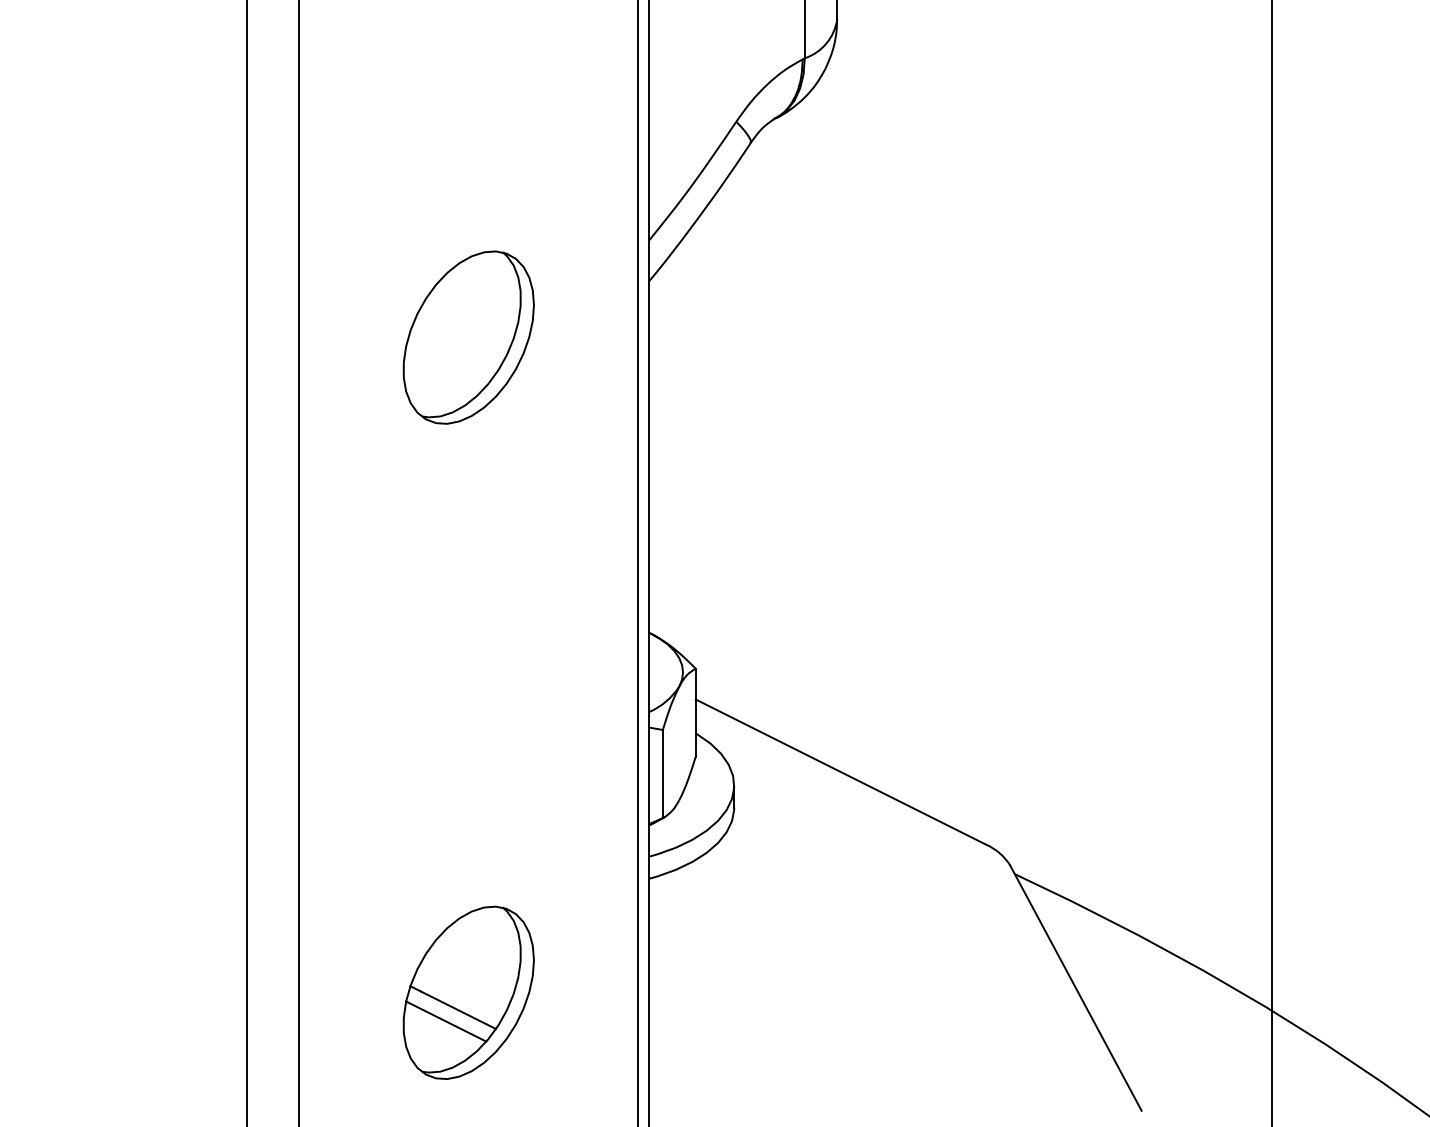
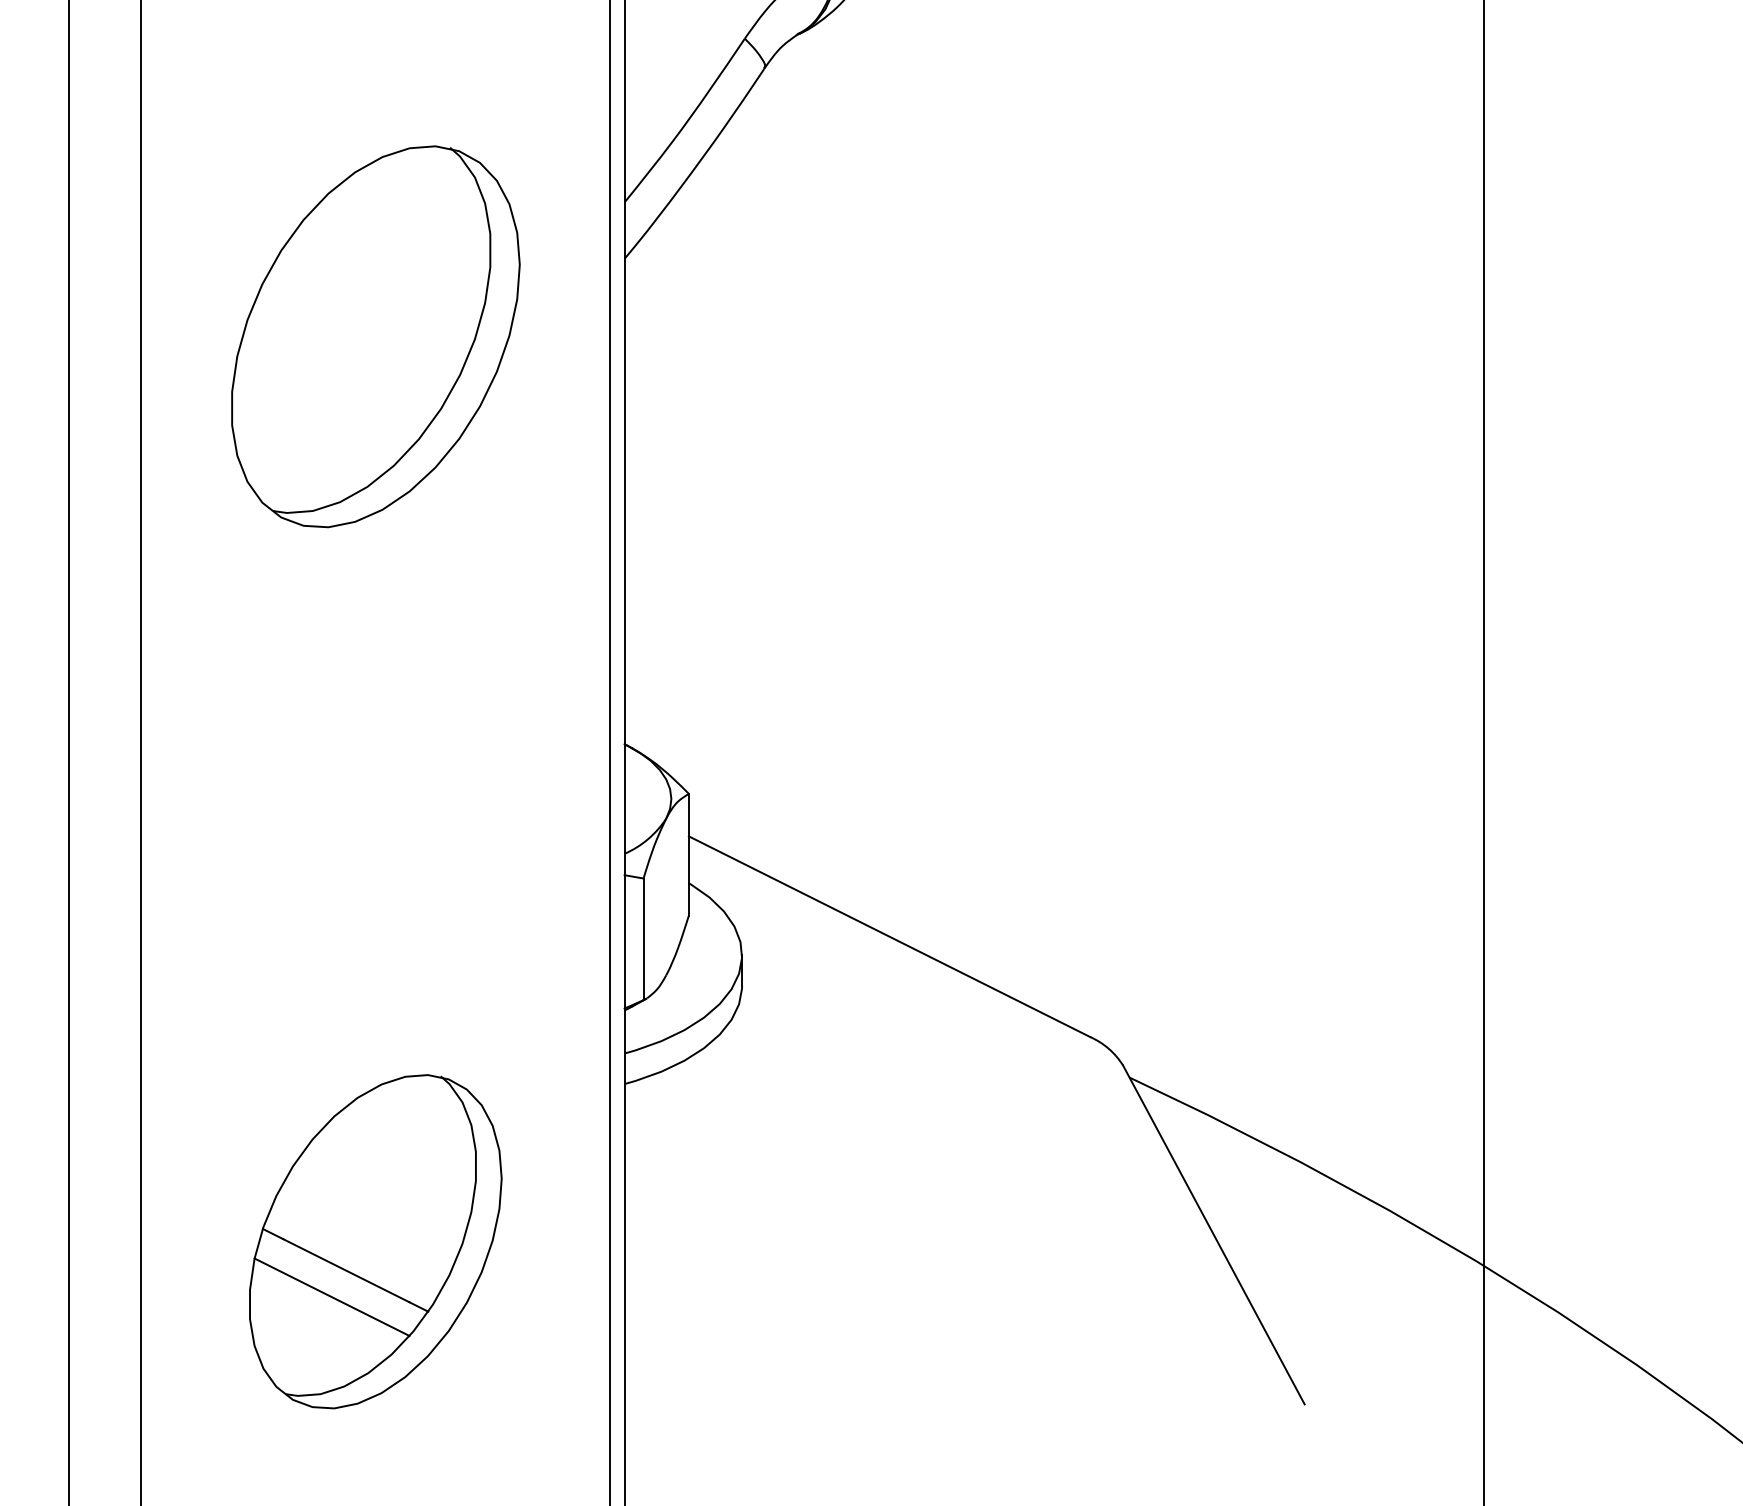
part: (468, 337) -> (375, 336), size x1.6
part: (468, 992) -> (375, 1241), size x1.4

